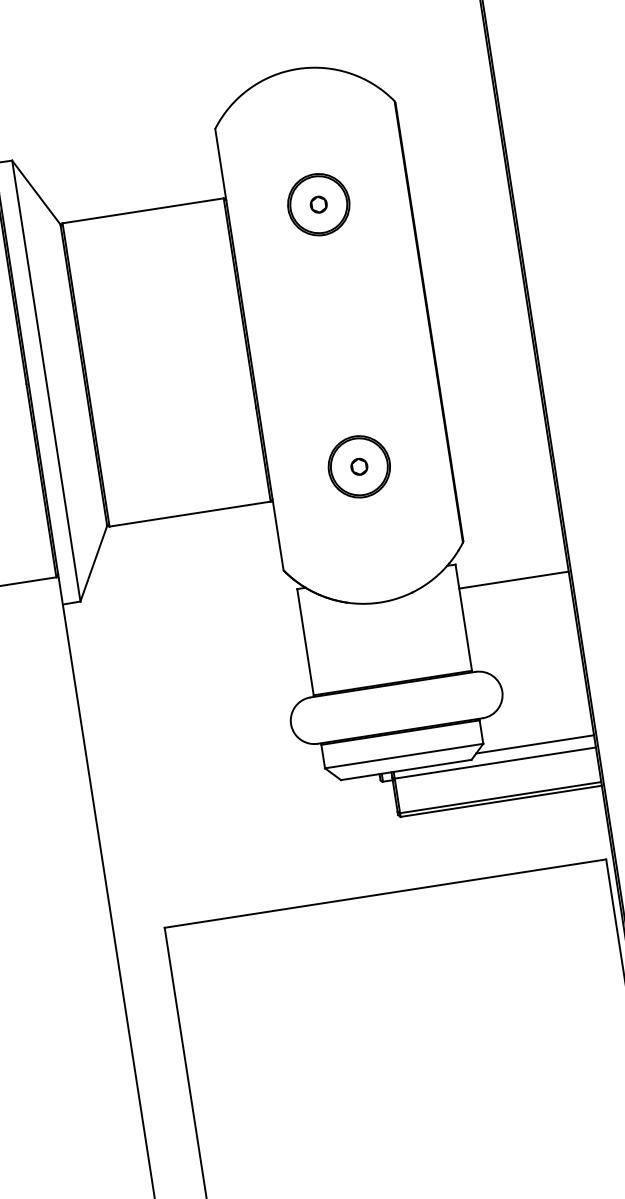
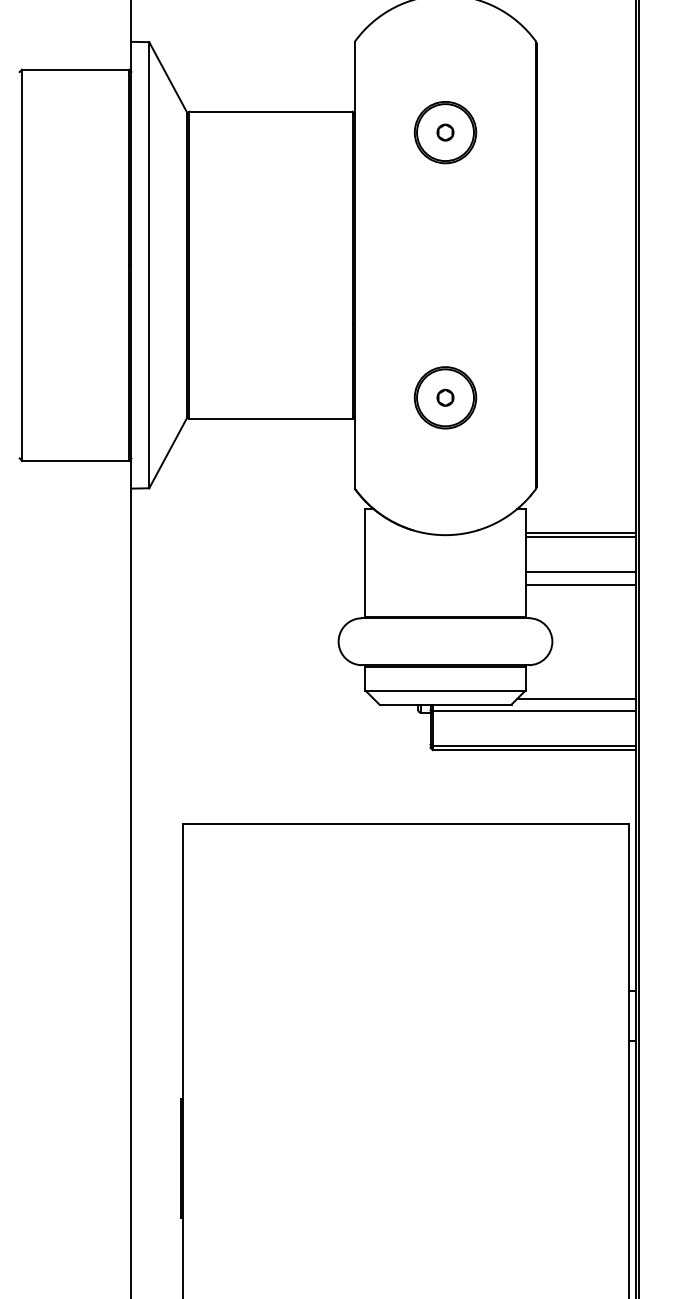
line: (514, 584) -> (580, 537), added
line: (519, 618) -> (580, 572), added
line: (521, 630) -> (580, 584), added

